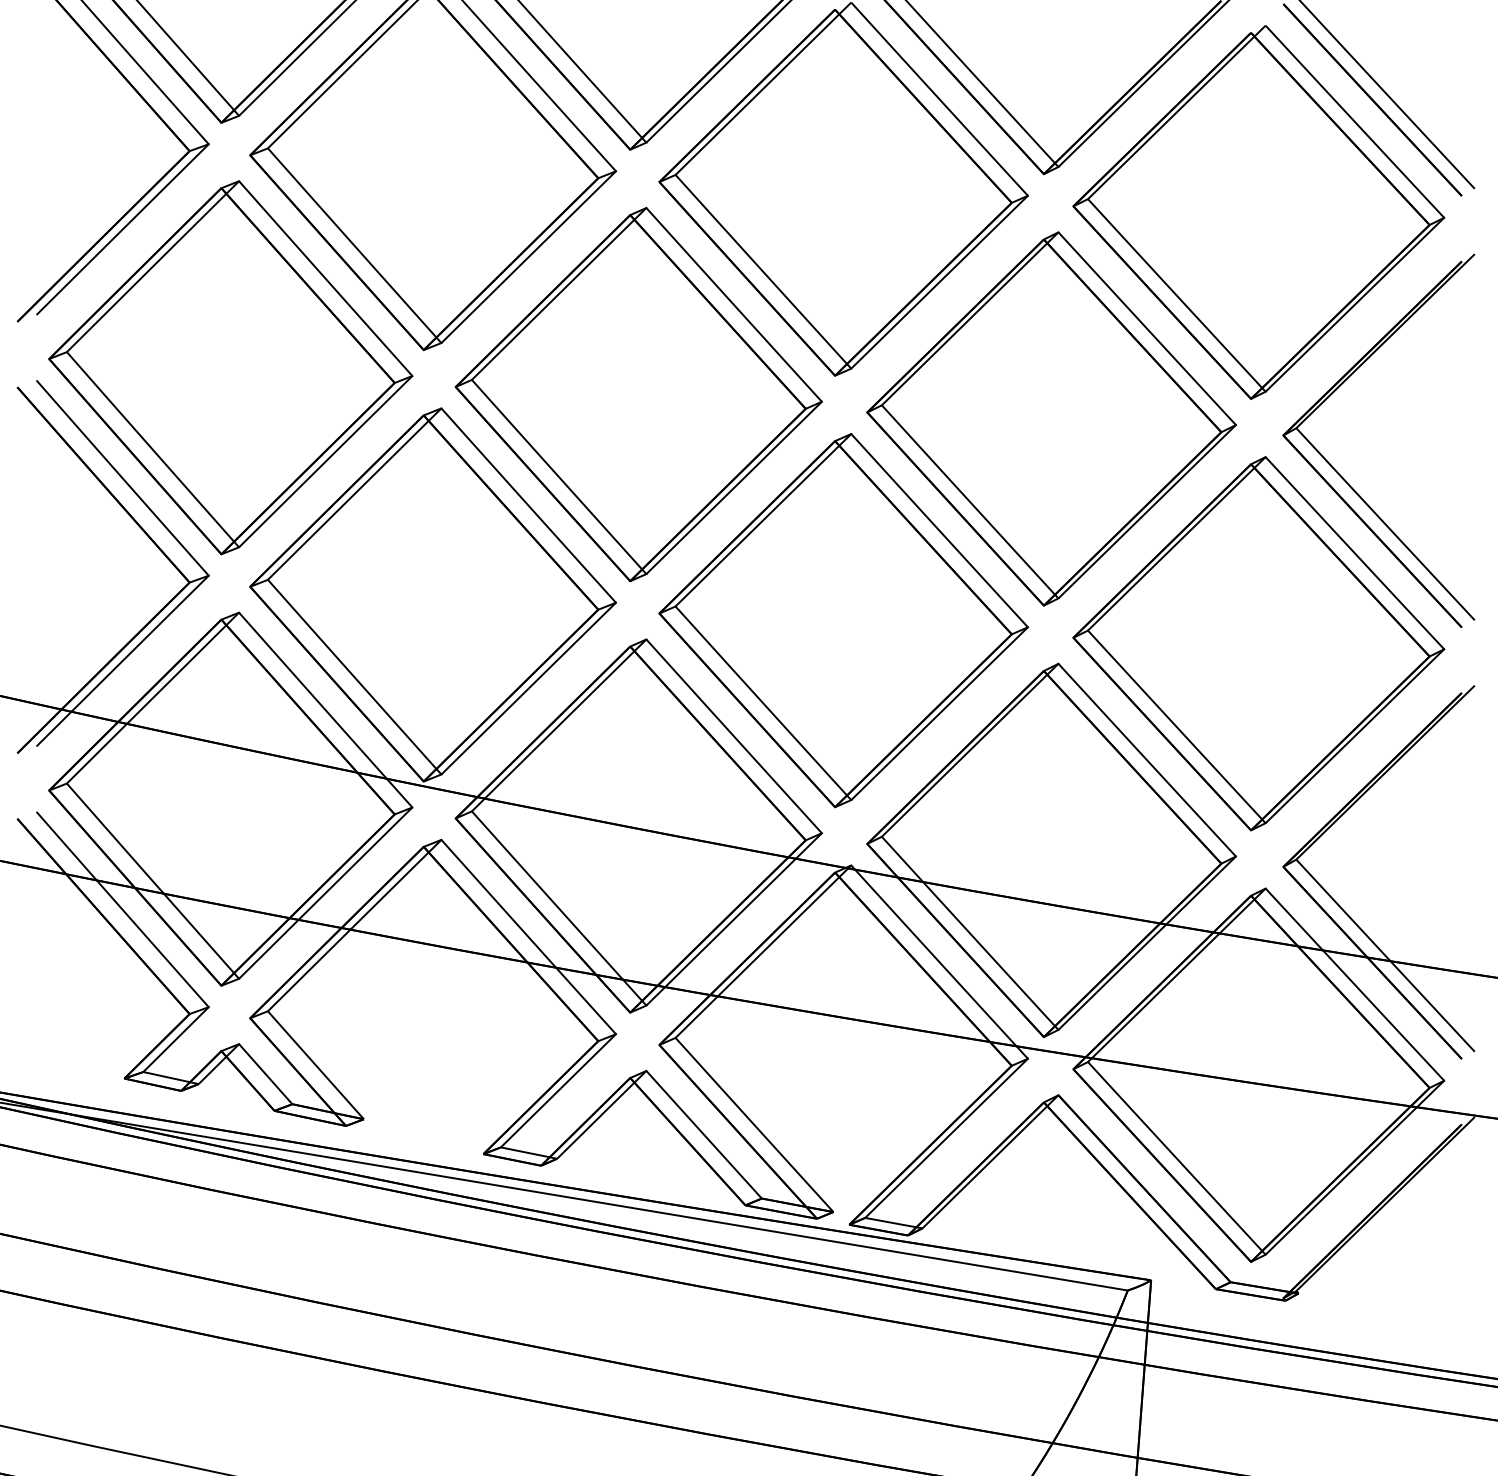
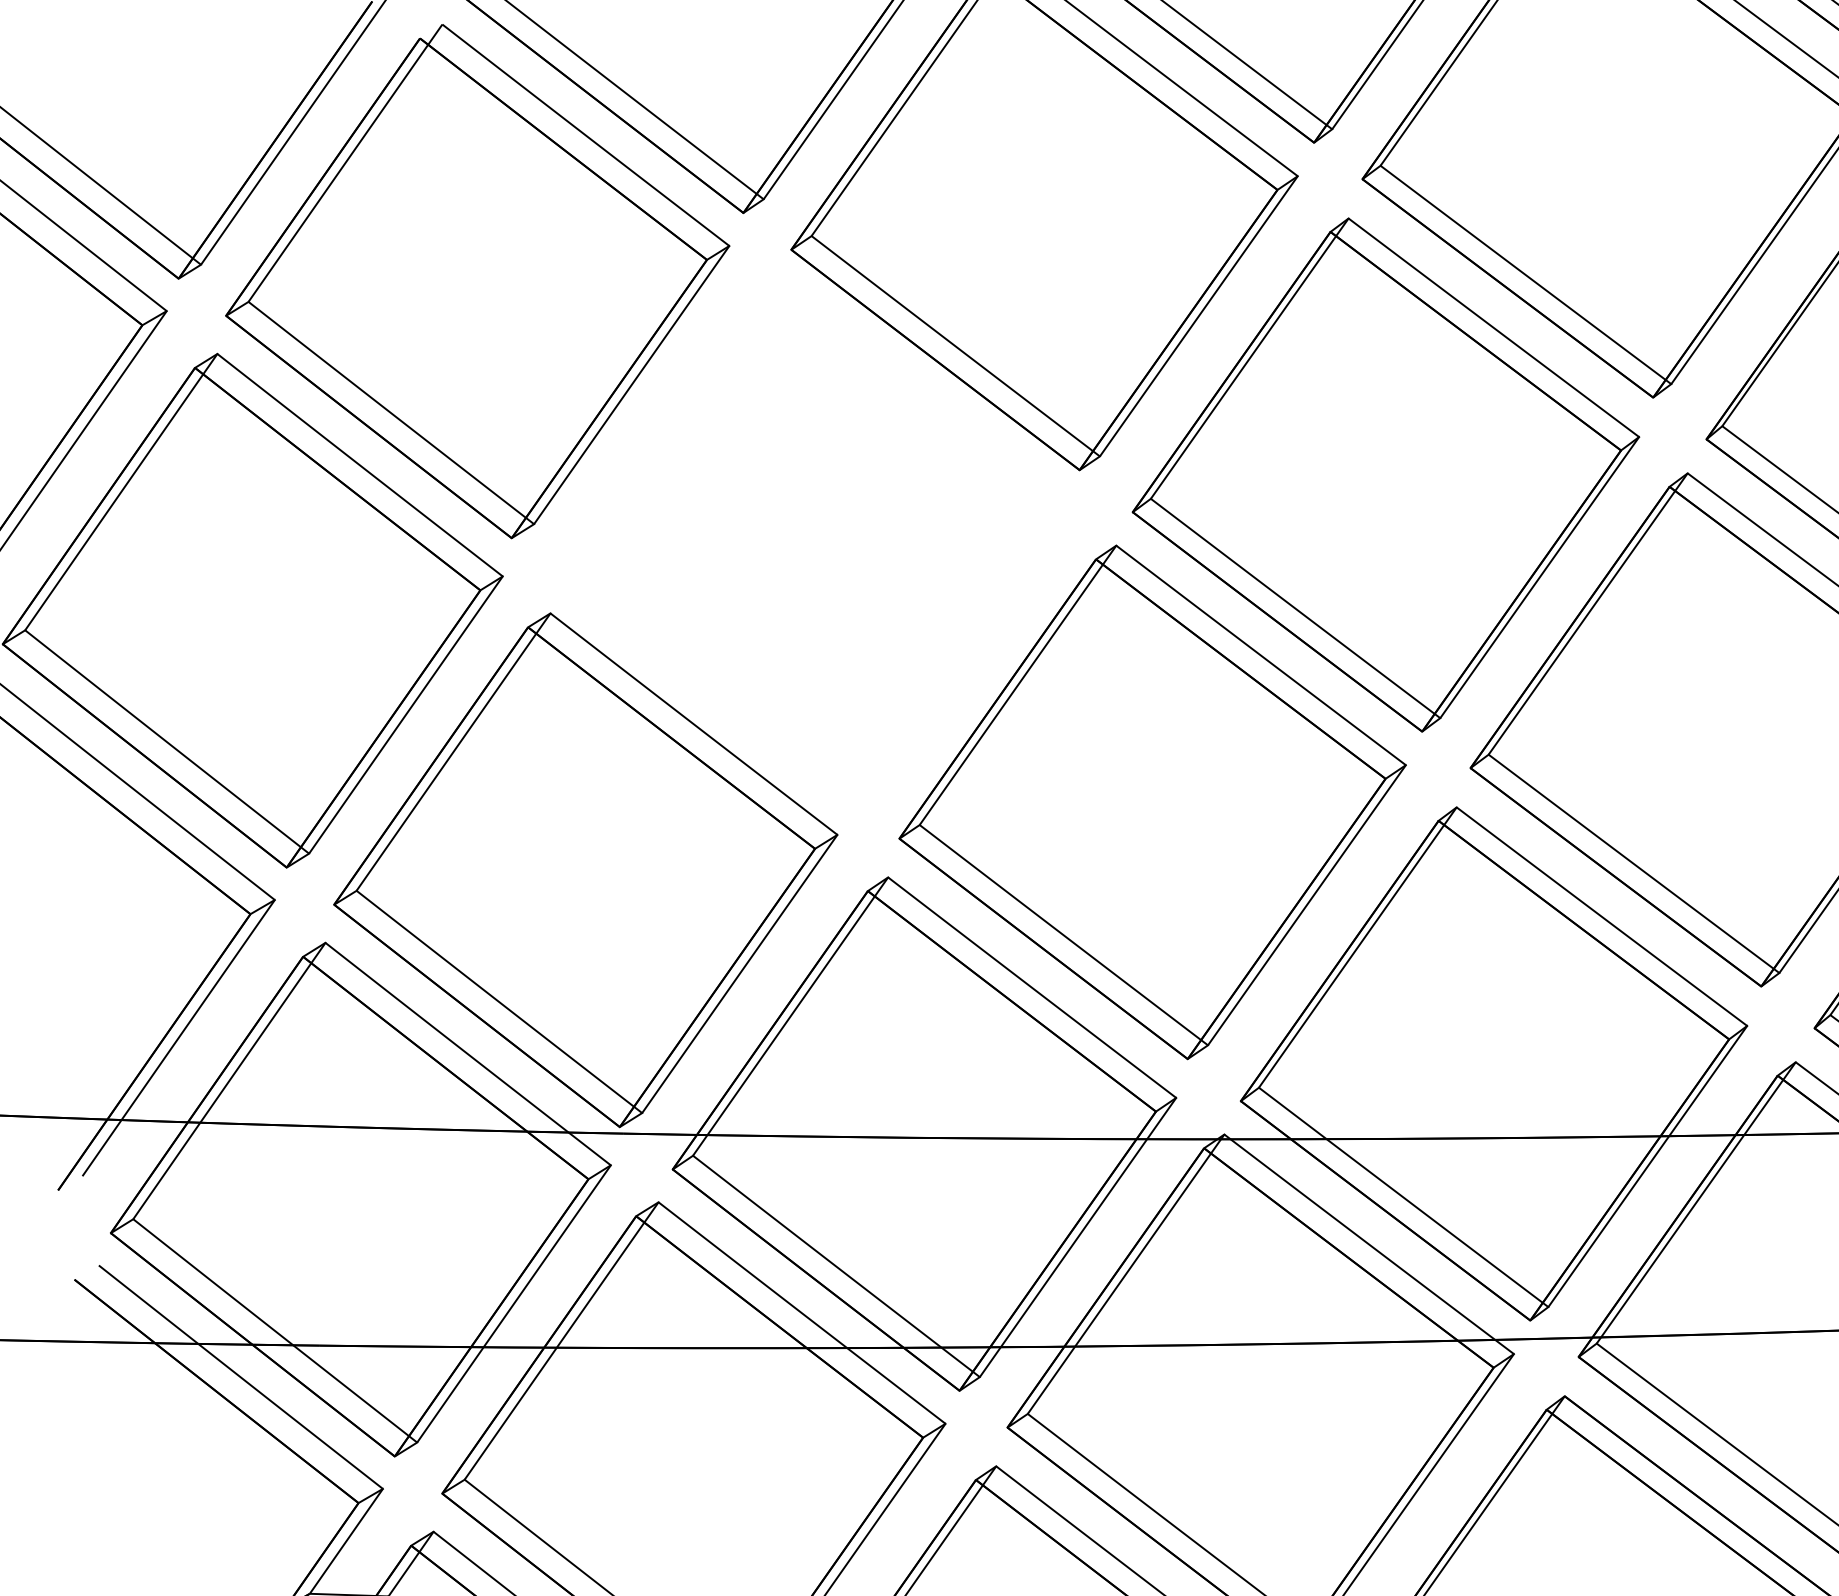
part: (638, 394) -> (815, 545), removed

